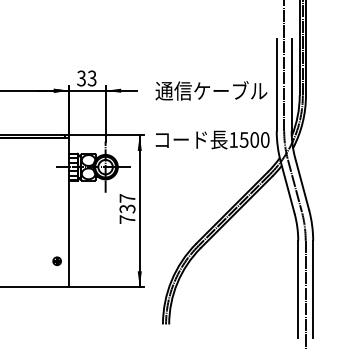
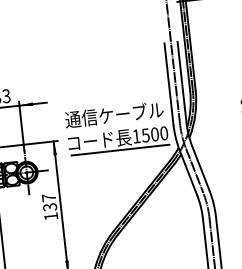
text: (211, 90) -> (114, 114), moved
line: (213, 153) -> (120, 150), added
text: (127, 219) -> (51, 216), 737 -> 137

